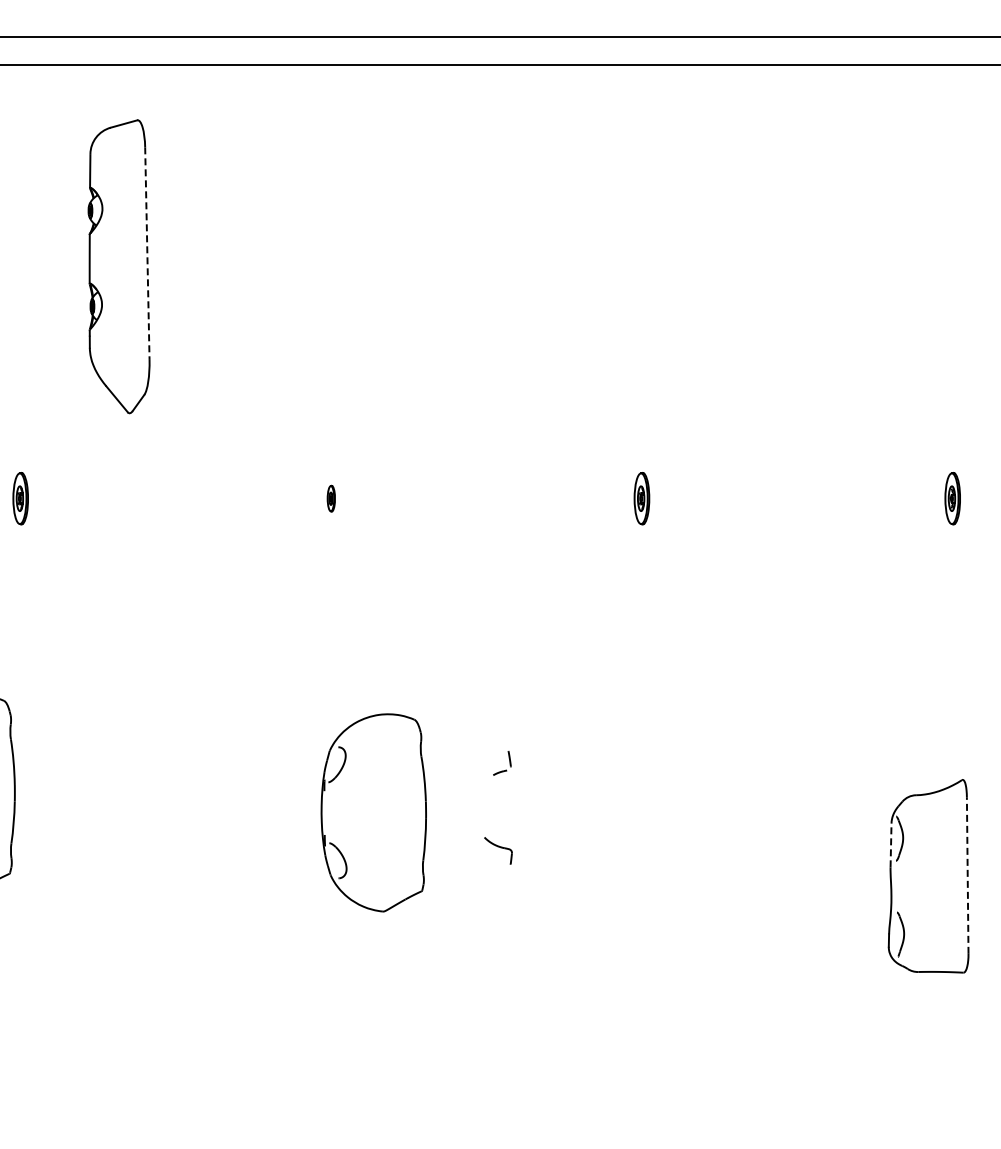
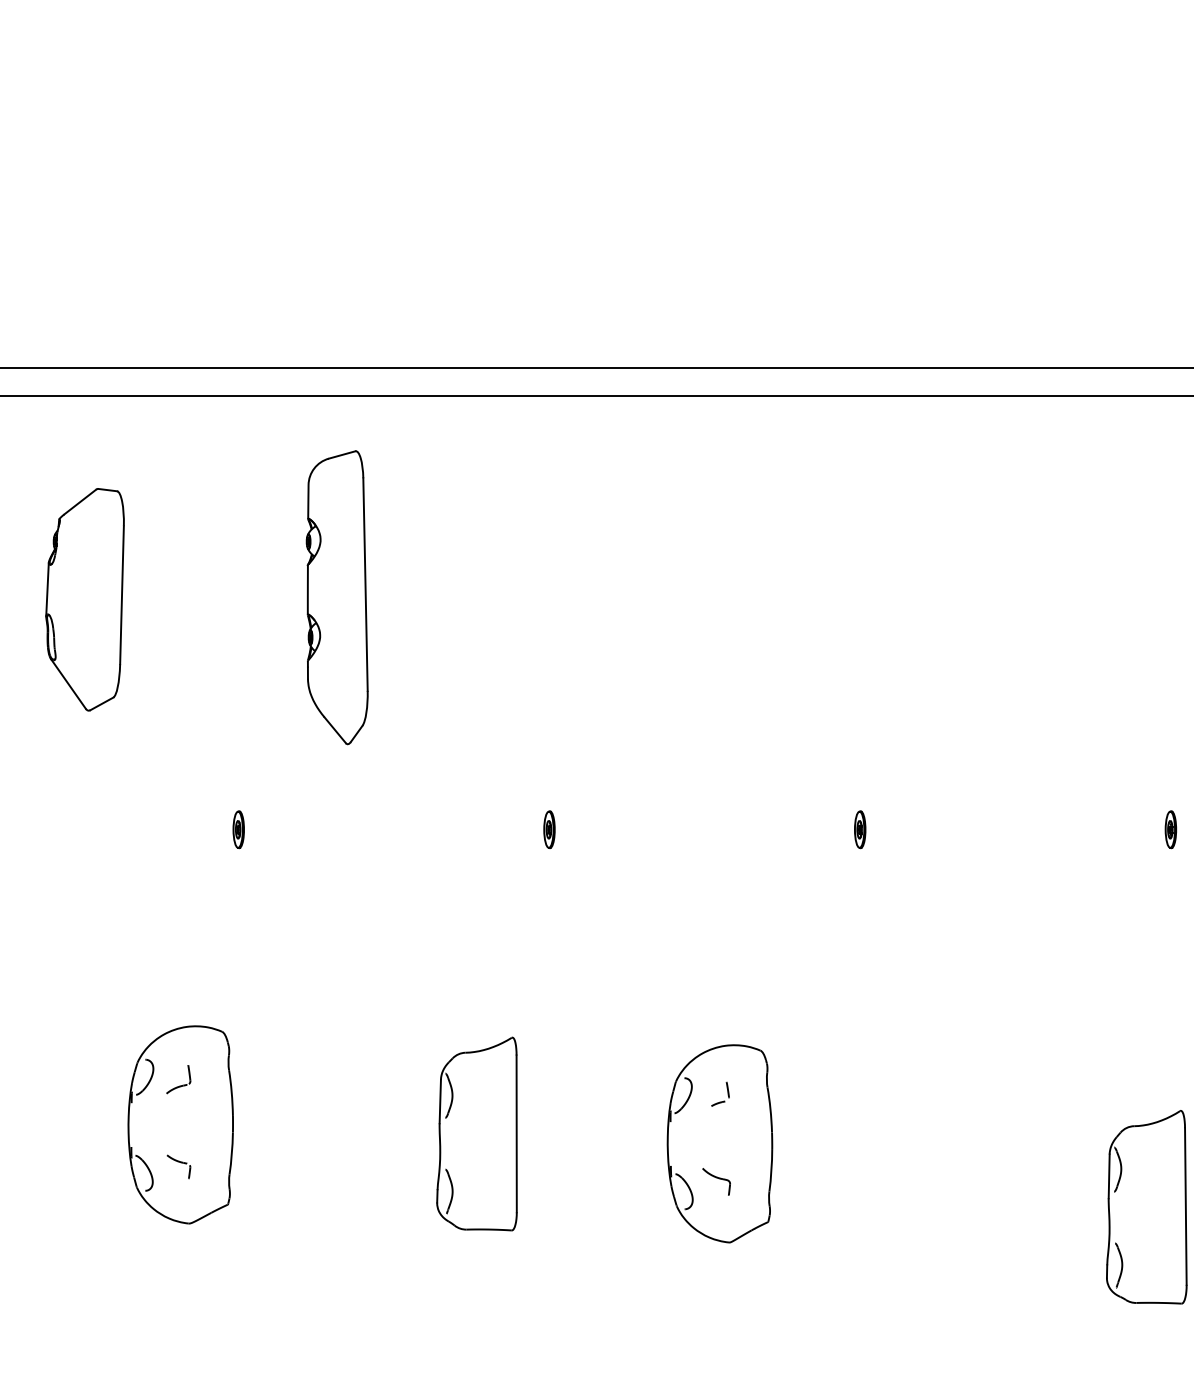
line: (147, 254) -> (365, 585), dashed -> solid
part: (20, 498) -> (238, 829), size x0.71
part: (331, 498) -> (549, 829), size x1.43
part: (642, 498) -> (860, 829), size x0.71
part: (952, 498) -> (1170, 829), size x0.71
part: (258, 802) -> (476, 1133), added
part: (373, 812) -> (719, 1143), moved
line: (891, 845) -> (1109, 1176), dashed -> solid
line: (967, 875) -> (1185, 1206), dashed -> solid

